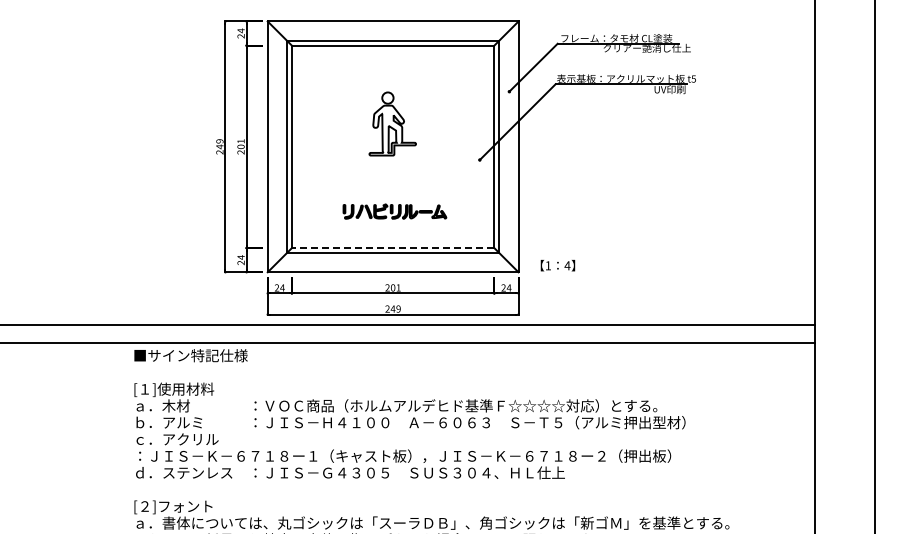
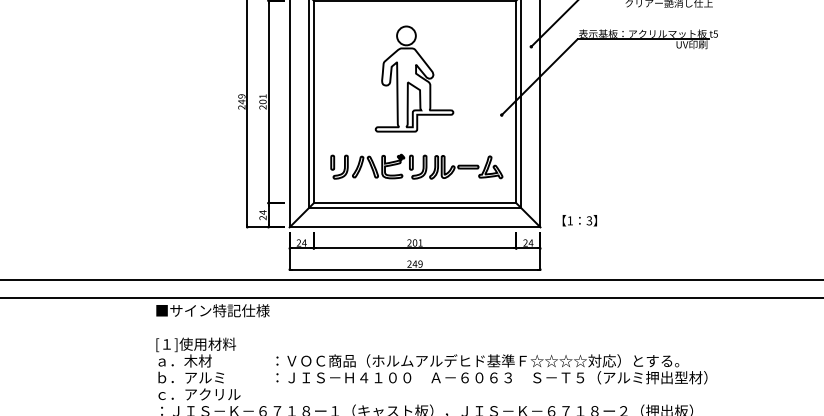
part: (392, 123) -> (414, 78), size x1.67
part: (394, 211) -> (416, 166), size x1.67
line: (392, 248) -> (414, 203), dashed -> solid
text: (567, 265) -> (589, 220), 4 -> 3

